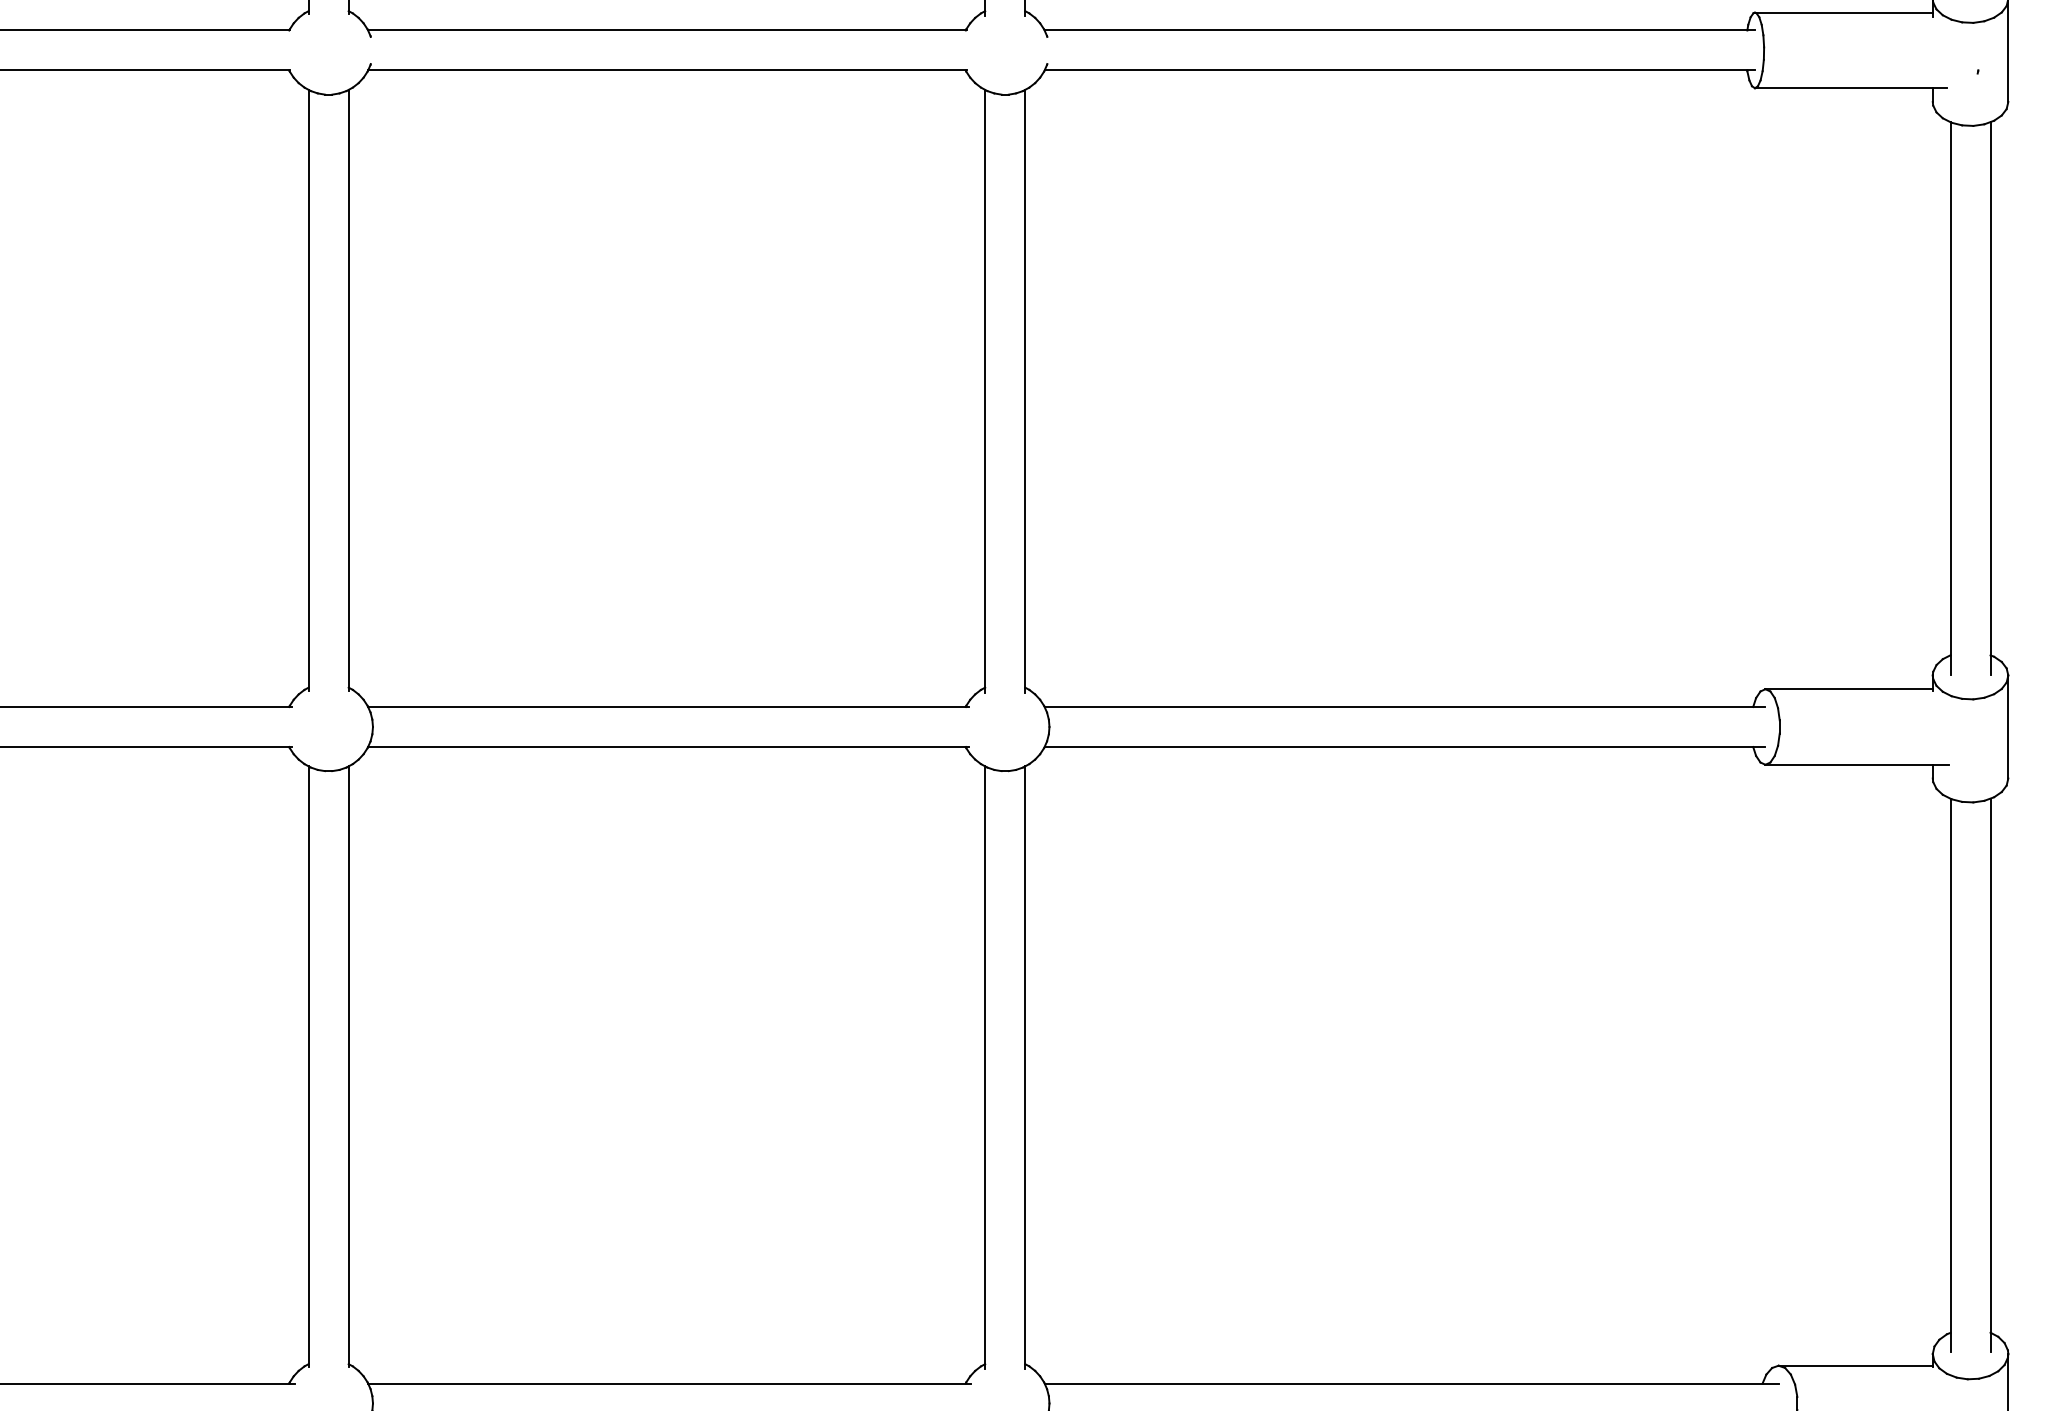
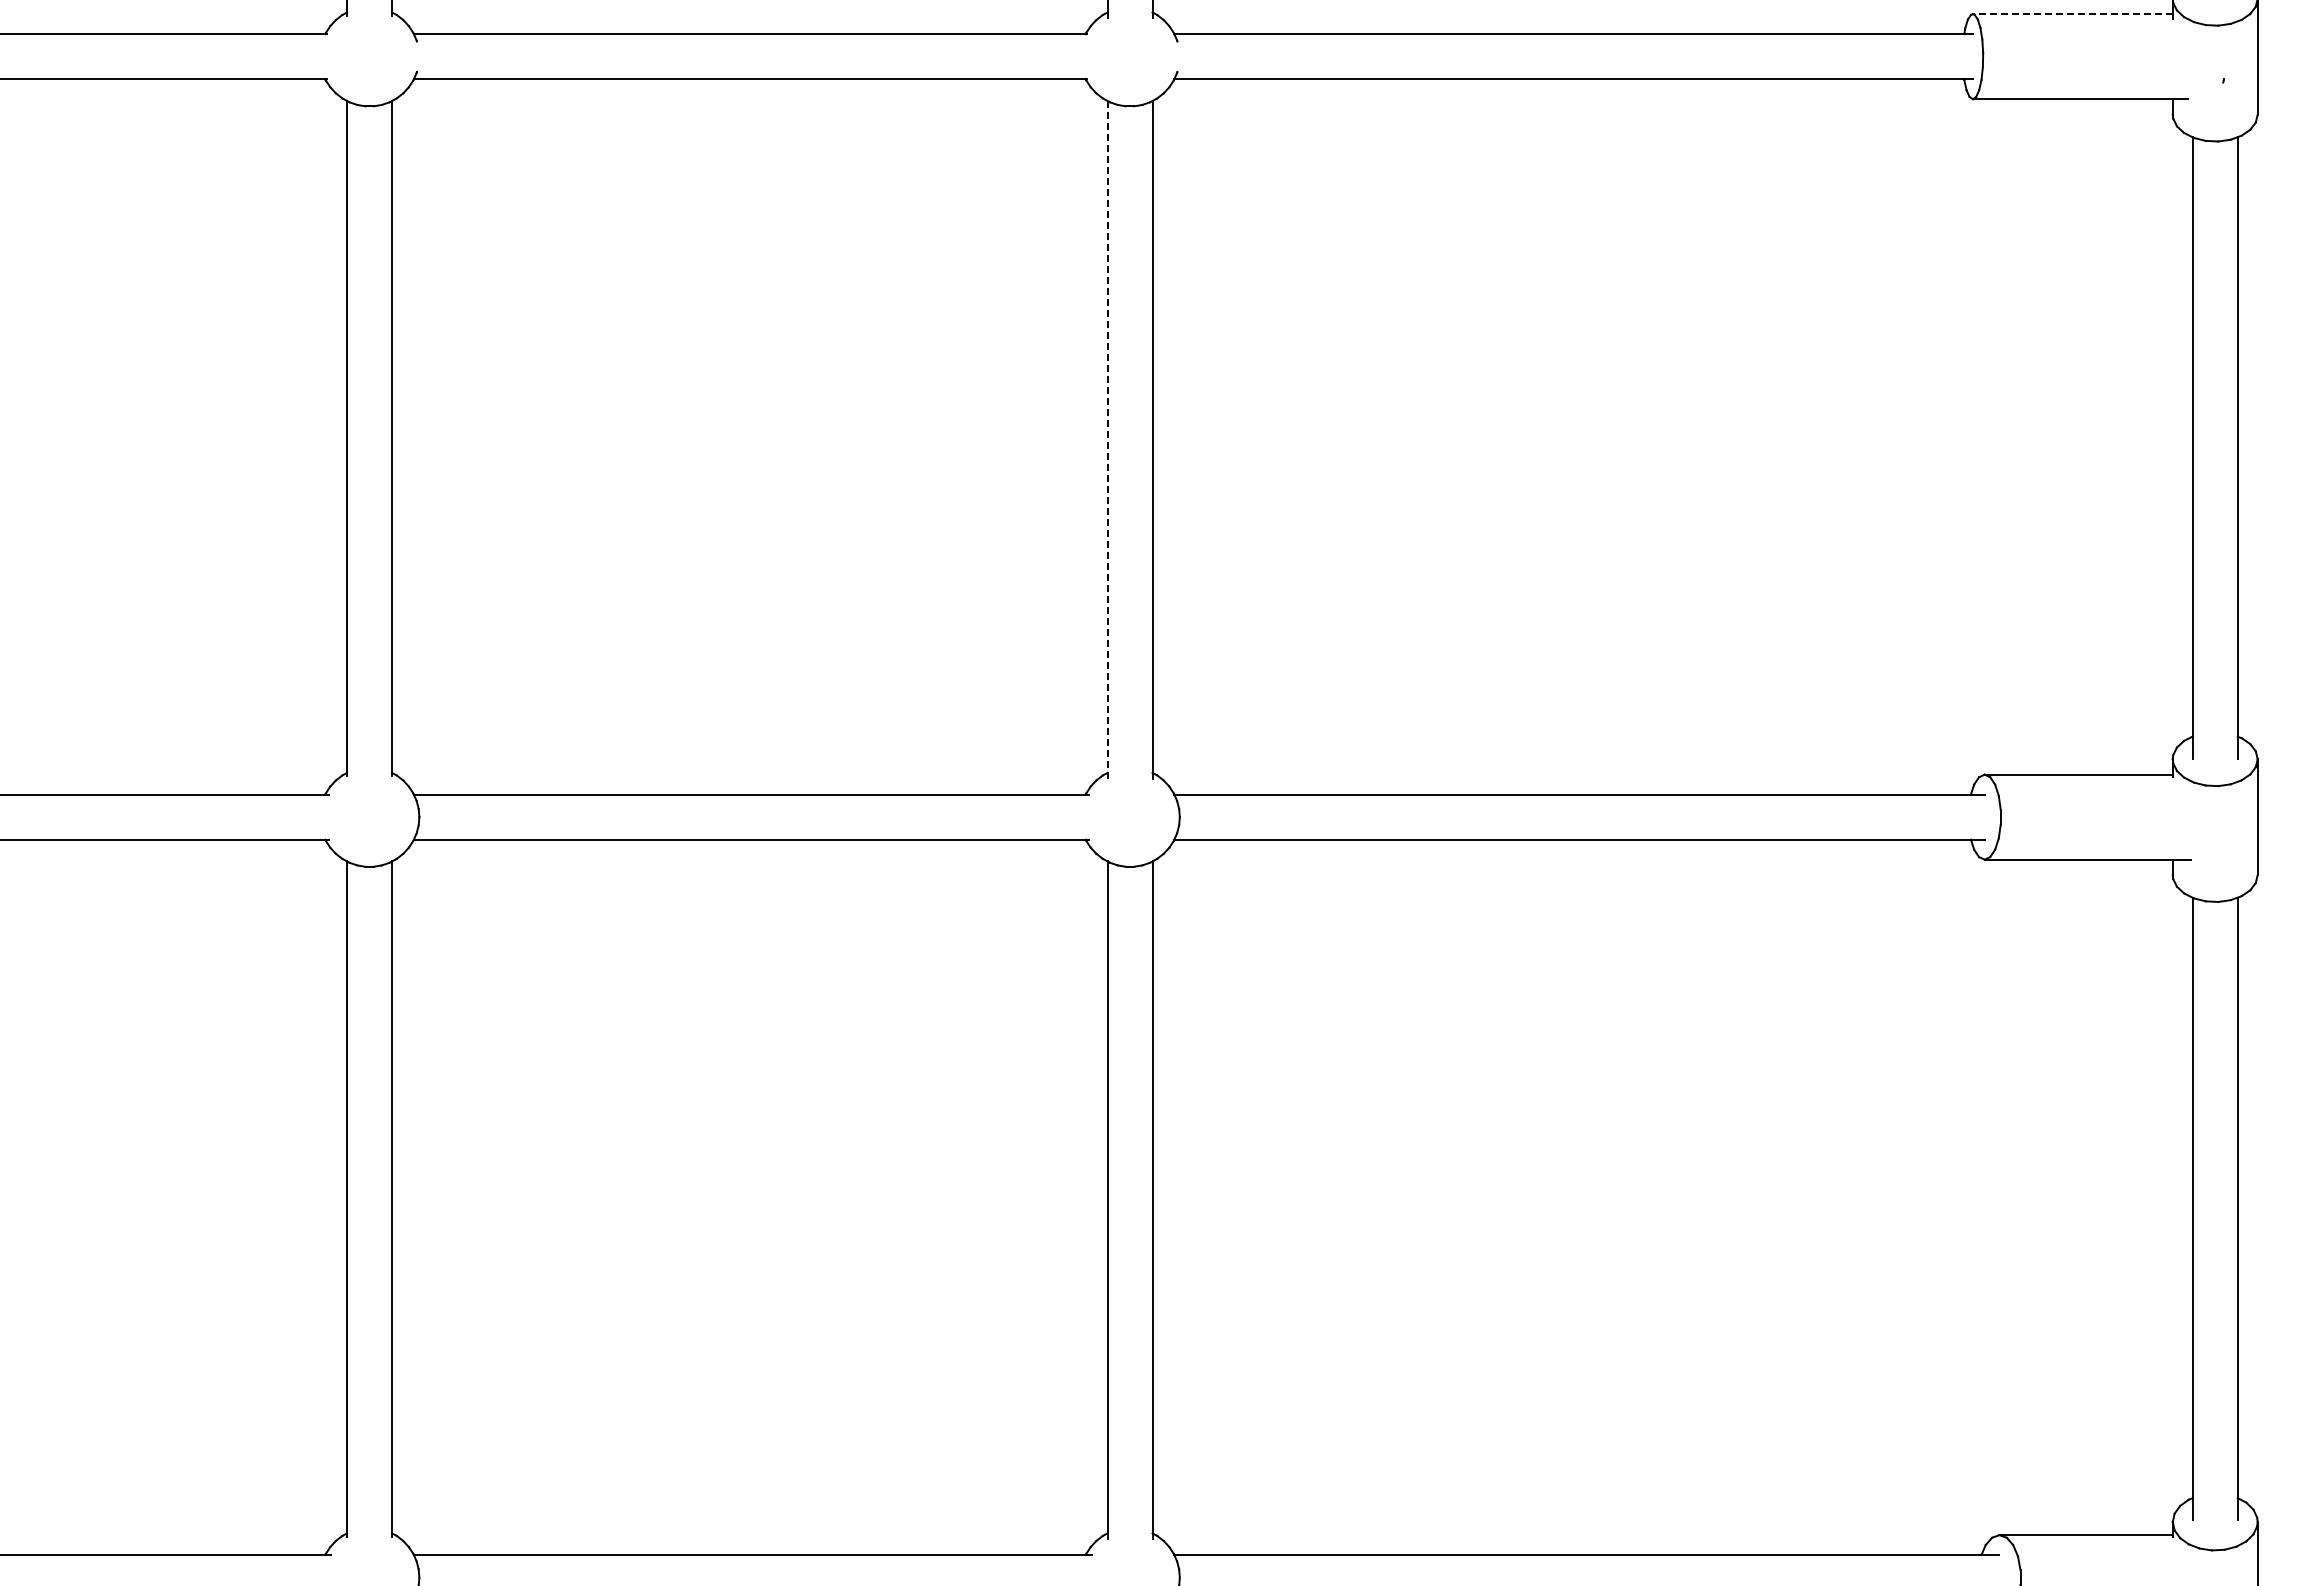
line: (1843, 12) -> (2072, 14), solid -> dashed
line: (985, 391) -> (1107, 439), solid -> dashed

